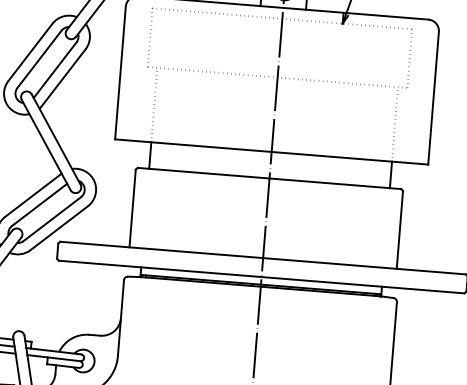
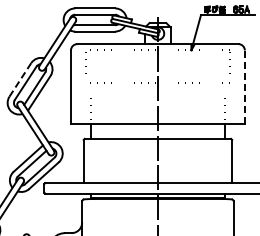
line: (30, 51) -> (20, 79), solid -> dashed
line: (432, 98) -> (244, 87), solid -> dashed

